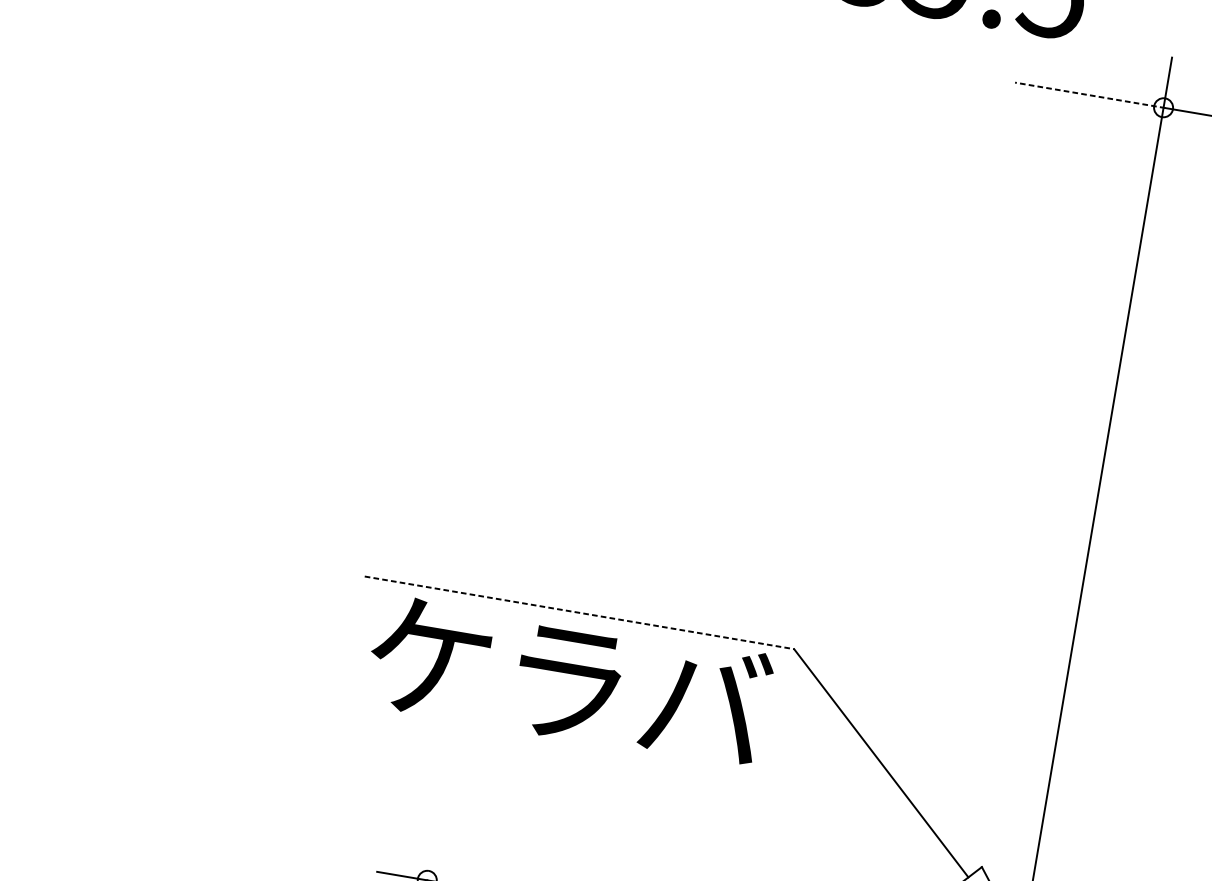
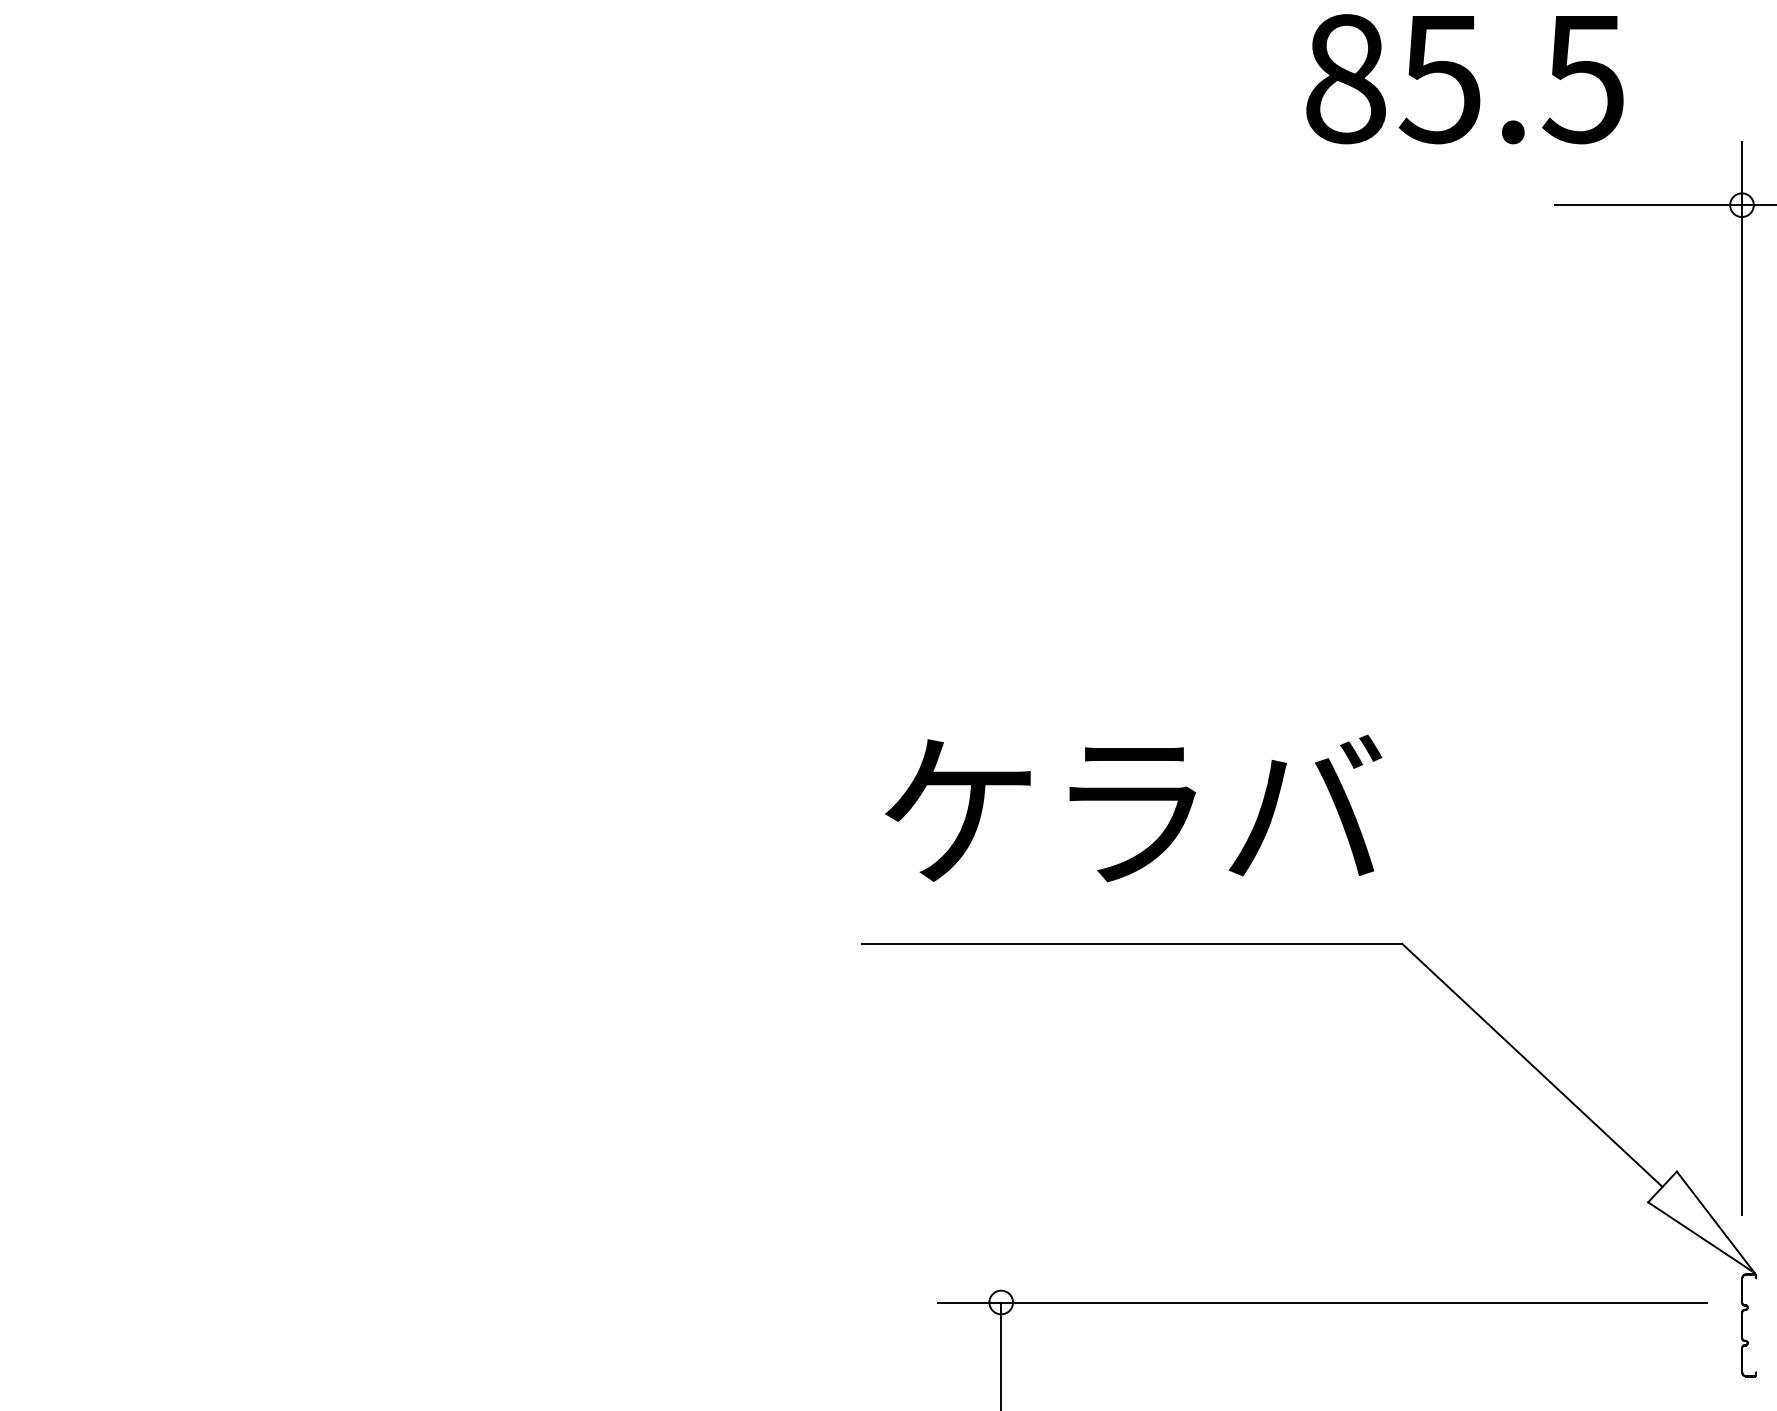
line: (1090, 95) -> (1649, 205), dashed -> solid
line: (579, 612) -> (1132, 943), dashed -> solid
text: (569, 680) -> (1133, 808), moved

